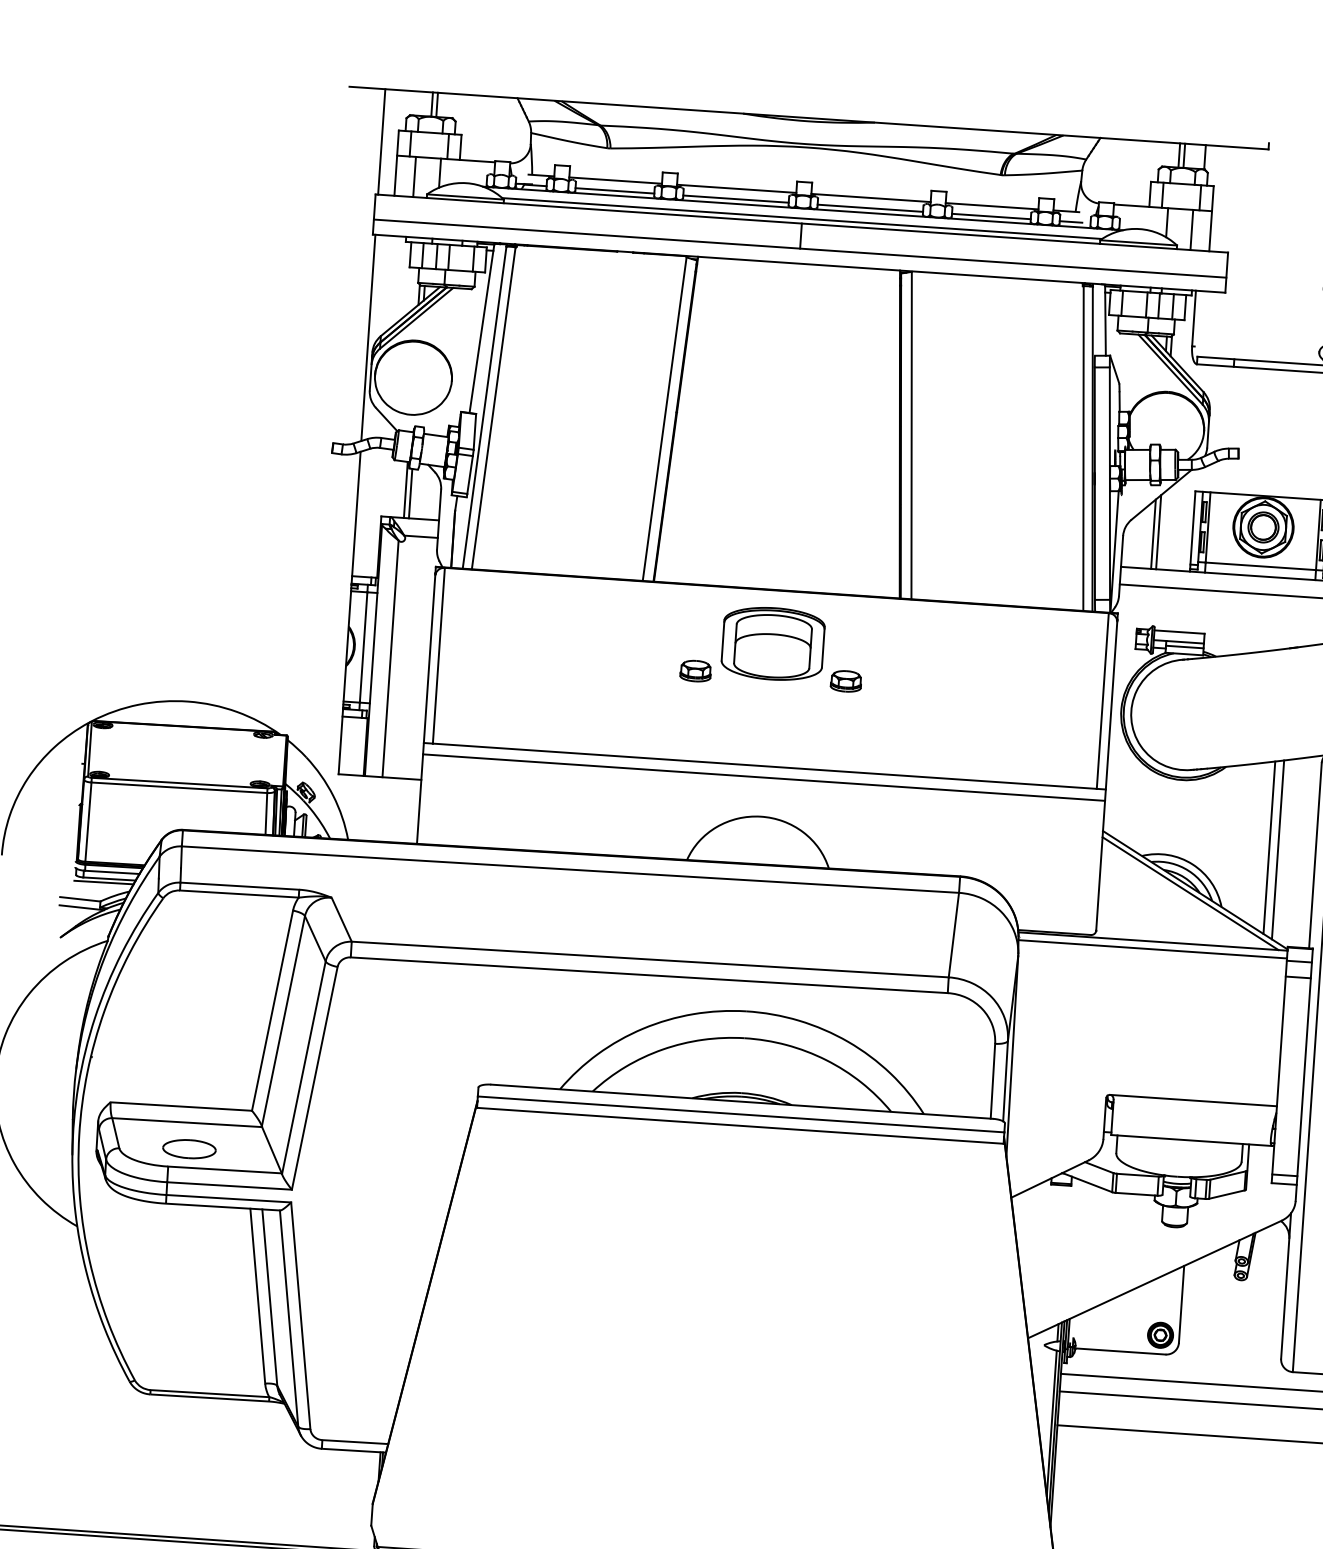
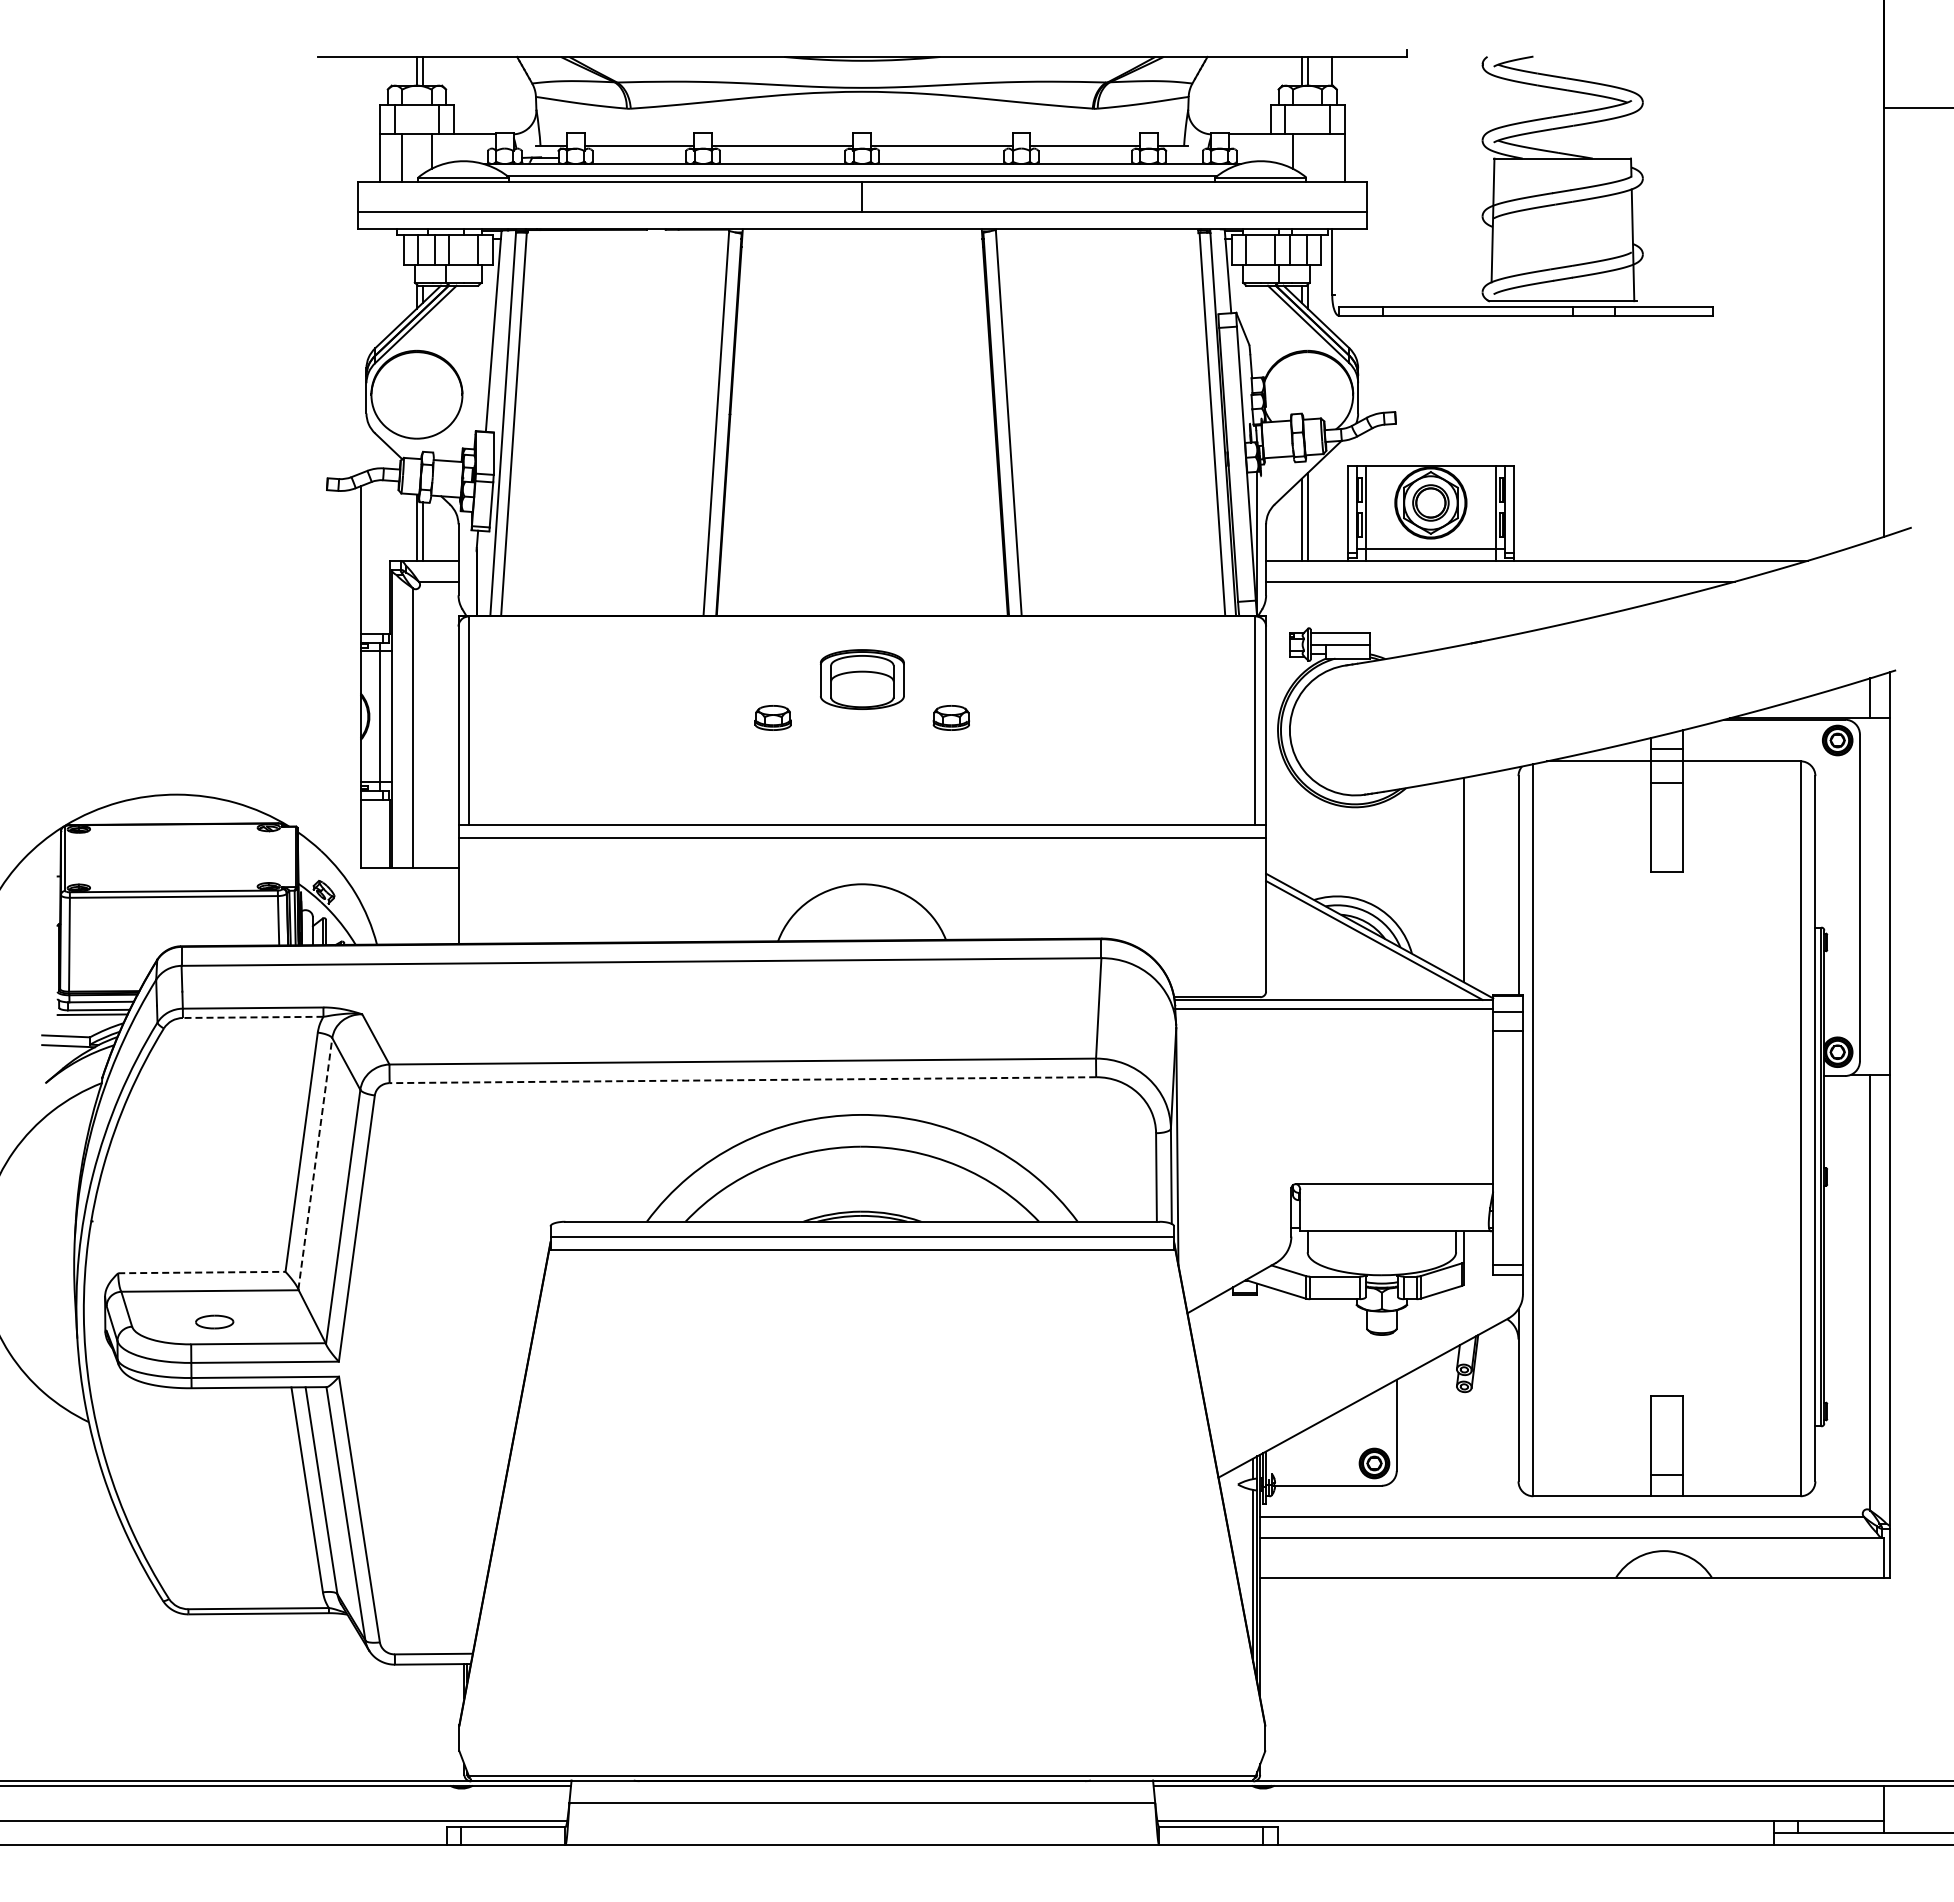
line: (381, 141) -> (360, 118), removed
line: (615, 191) -> (639, 158), removed
line: (735, 199) -> (782, 158), removed
line: (870, 208) -> (941, 158), removed
line: (990, 216) -> (1084, 158), removed
line: (1071, 222) -> (1179, 158), removed
line: (1191, 229) -> (1322, 157), removed
line: (368, 337) -> (360, 351), removed
part: (773, 643) -> (862, 679), size x0.7
line: (1184, 647) -> (1347, 650), removed
line: (1277, 849) -> (1473, 881), removed
line: (238, 894) -> (252, 1017), solid -> dashed
line: (648, 975) -> (742, 1080), solid -> dashed
line: (283, 1021) -> (315, 1163), solid -> dashed
line: (181, 1106) -> (201, 1272), solid -> dashed
part: (189, 1148) -> (214, 1321), size x0.6

